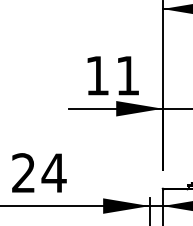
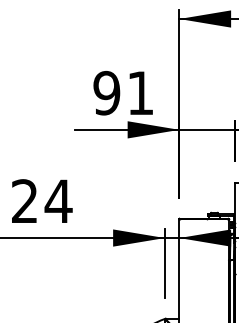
text: (97, 75) -> (106, 92), 11 -> 91

